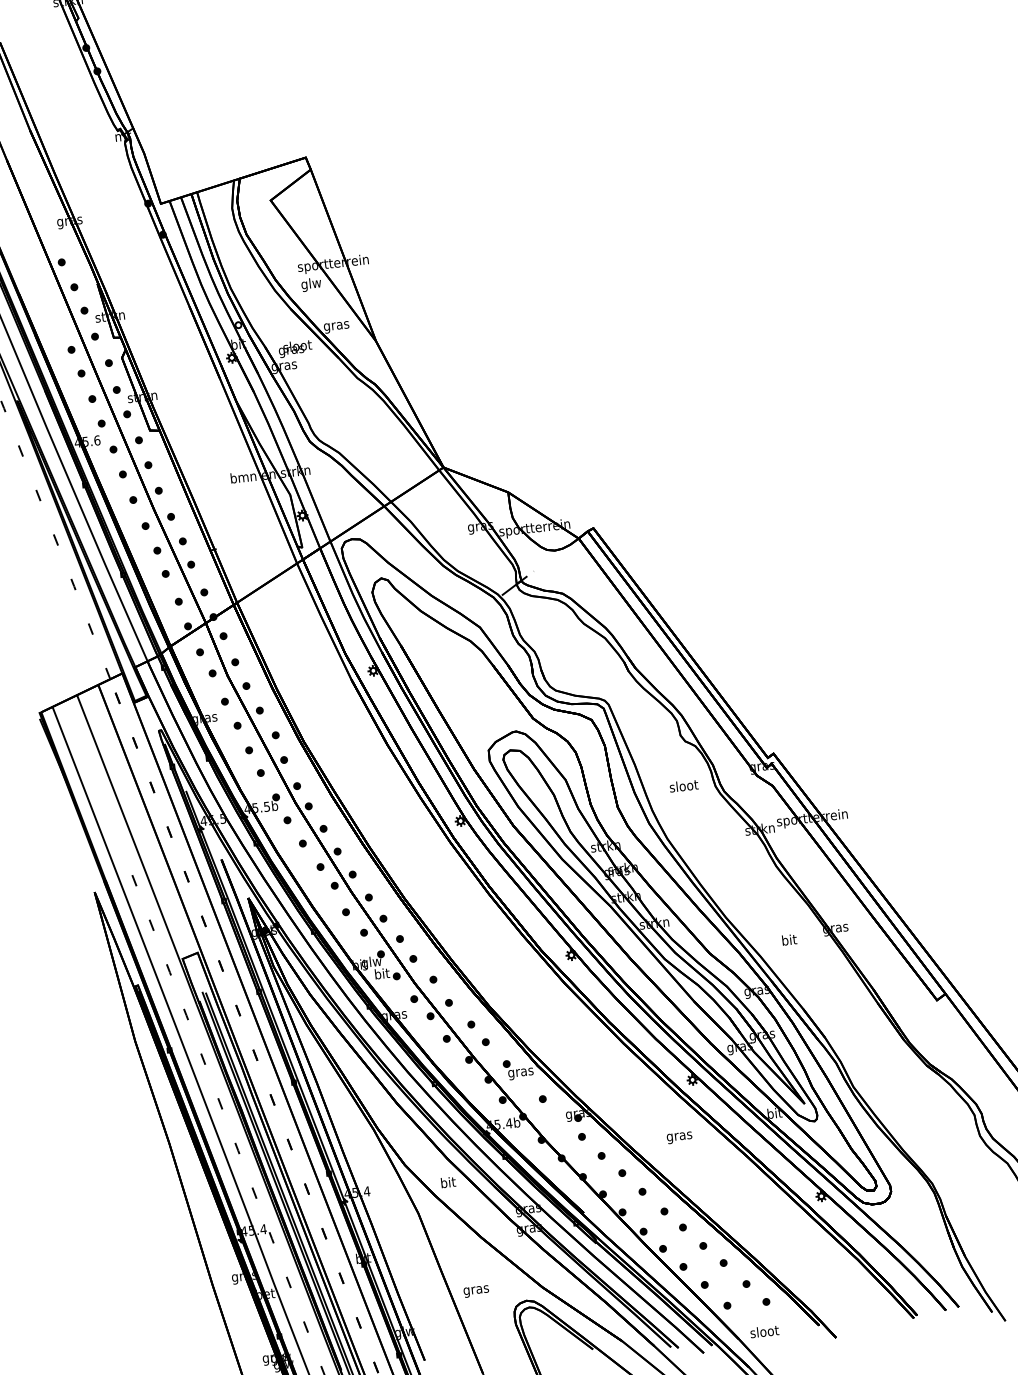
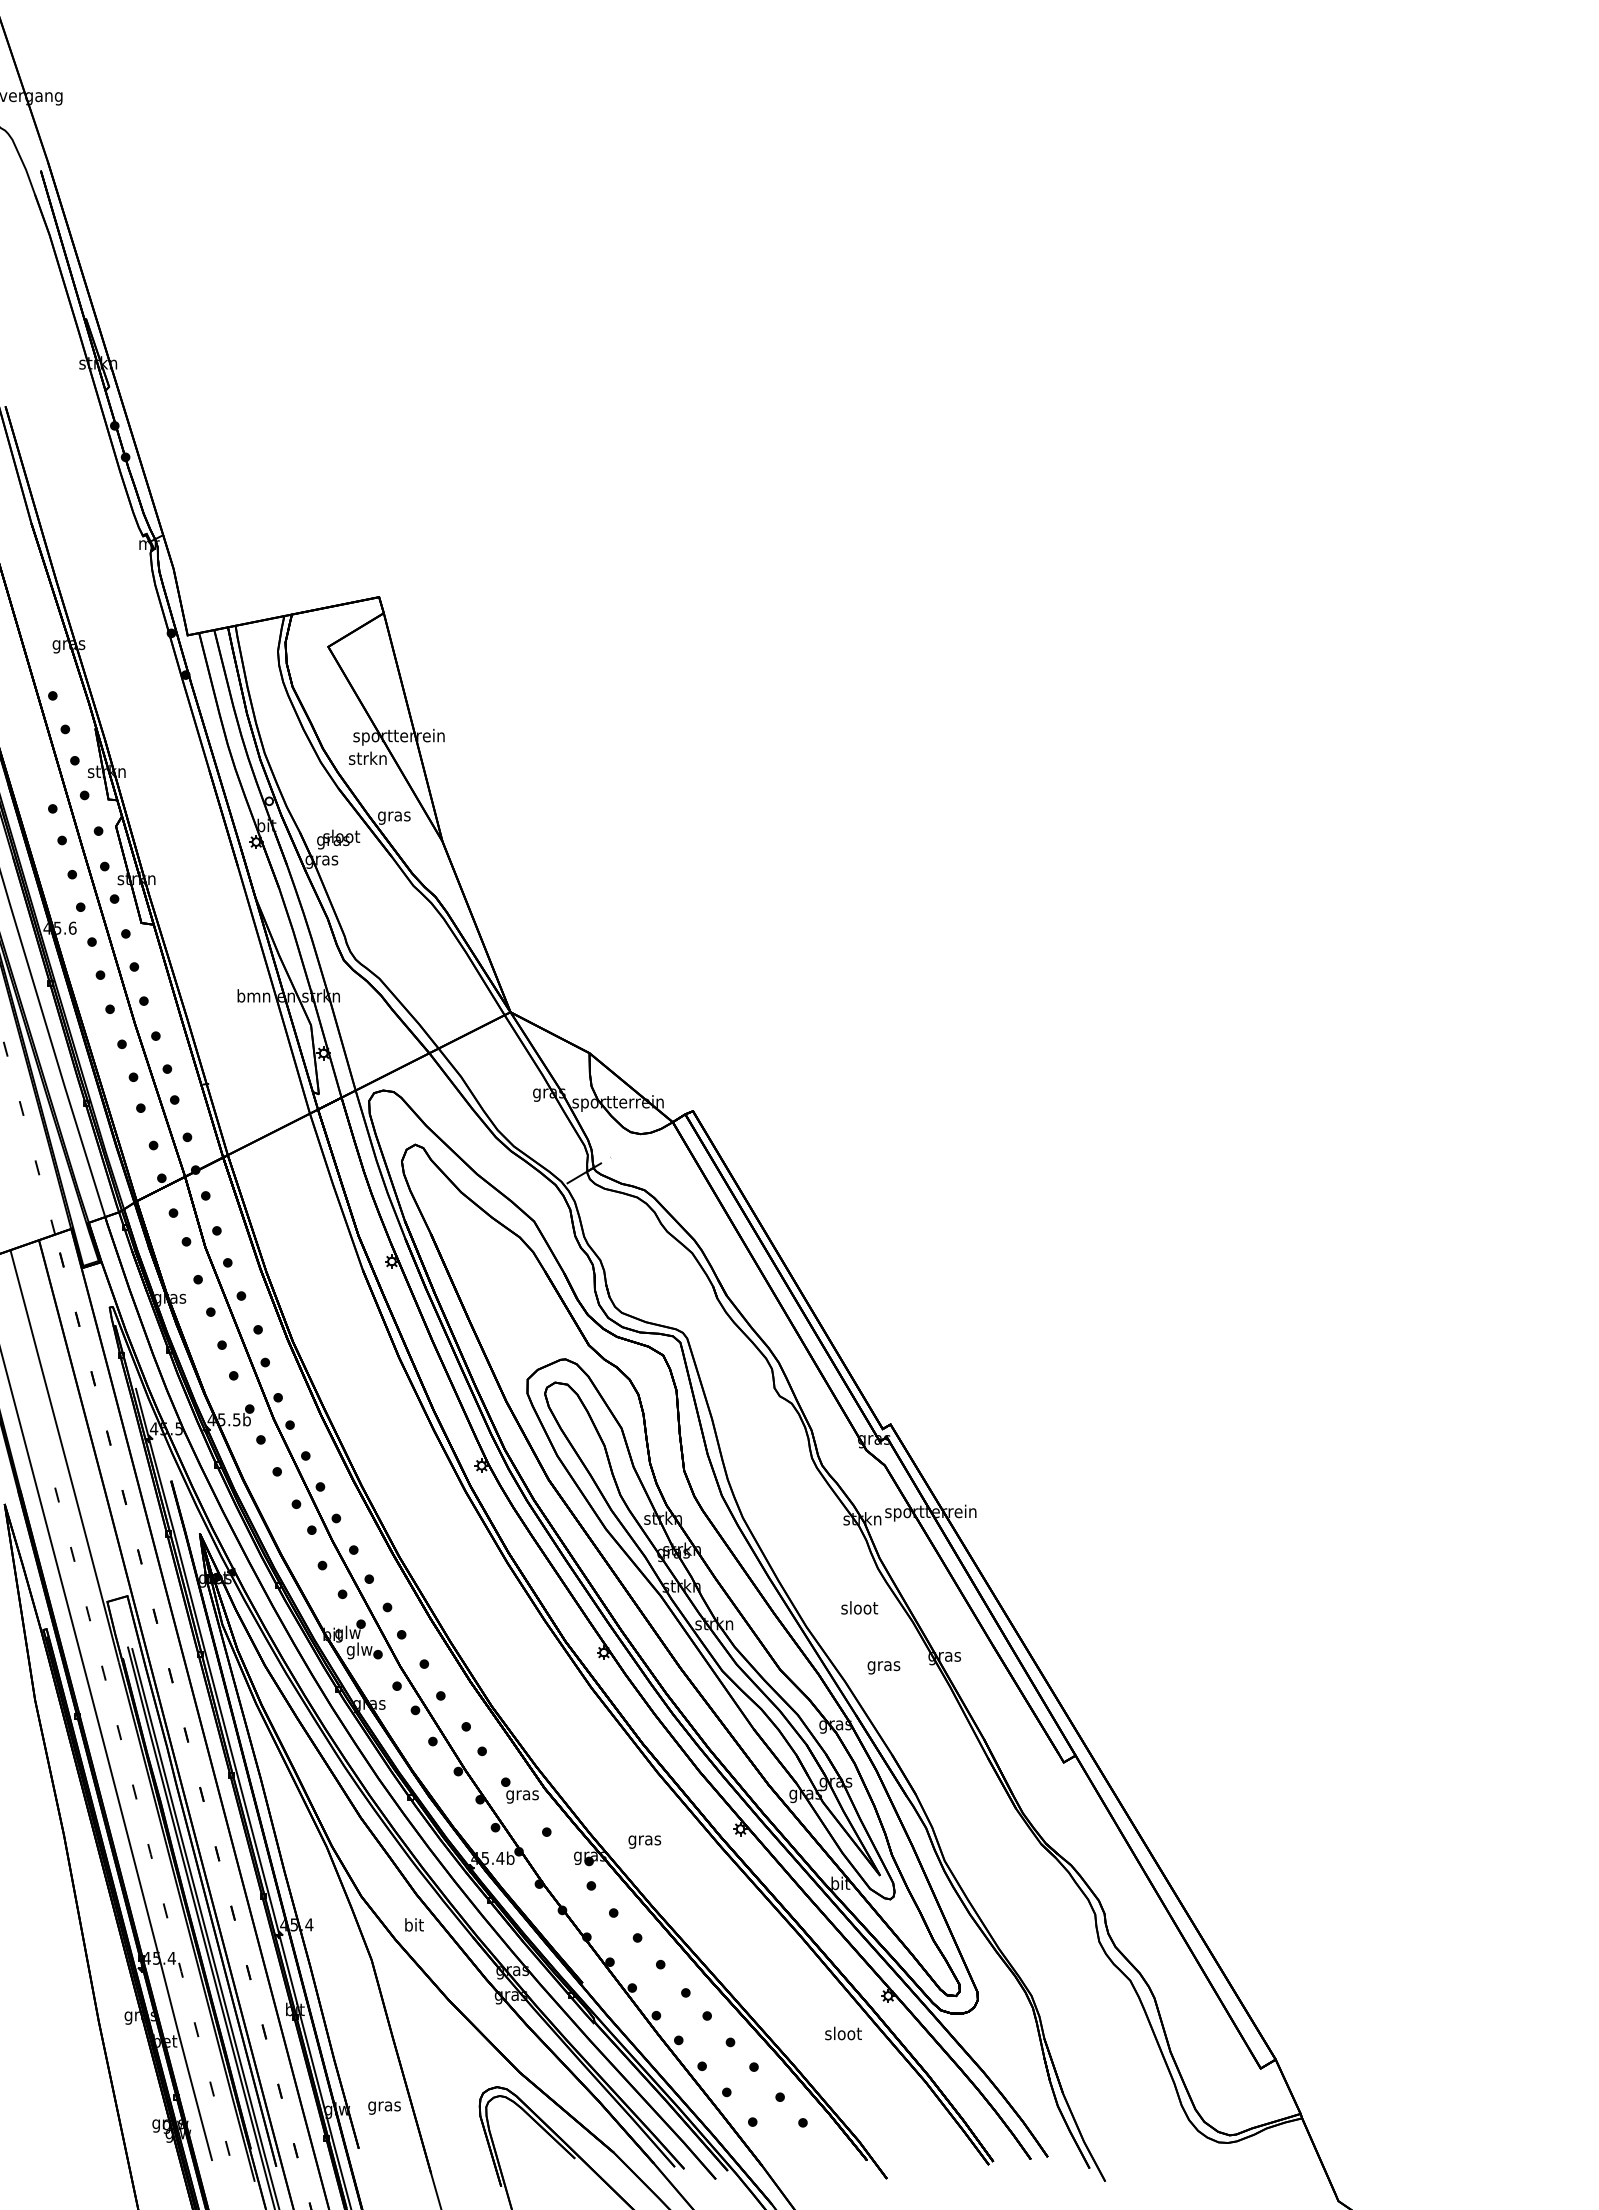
text: (310, 284) -> (367, 759), glw -> strkn
text: (683, 785) -> (859, 1607), moved
text: (789, 940) -> (883, 1665), bit -> gras
text: (382, 974) -> (359, 1650), bit -> glw
text: (679, 1137) -> (644, 1841), moved
text: (476, 1291) -> (384, 2107), moved
text: (764, 1331) -> (843, 2033), moved

